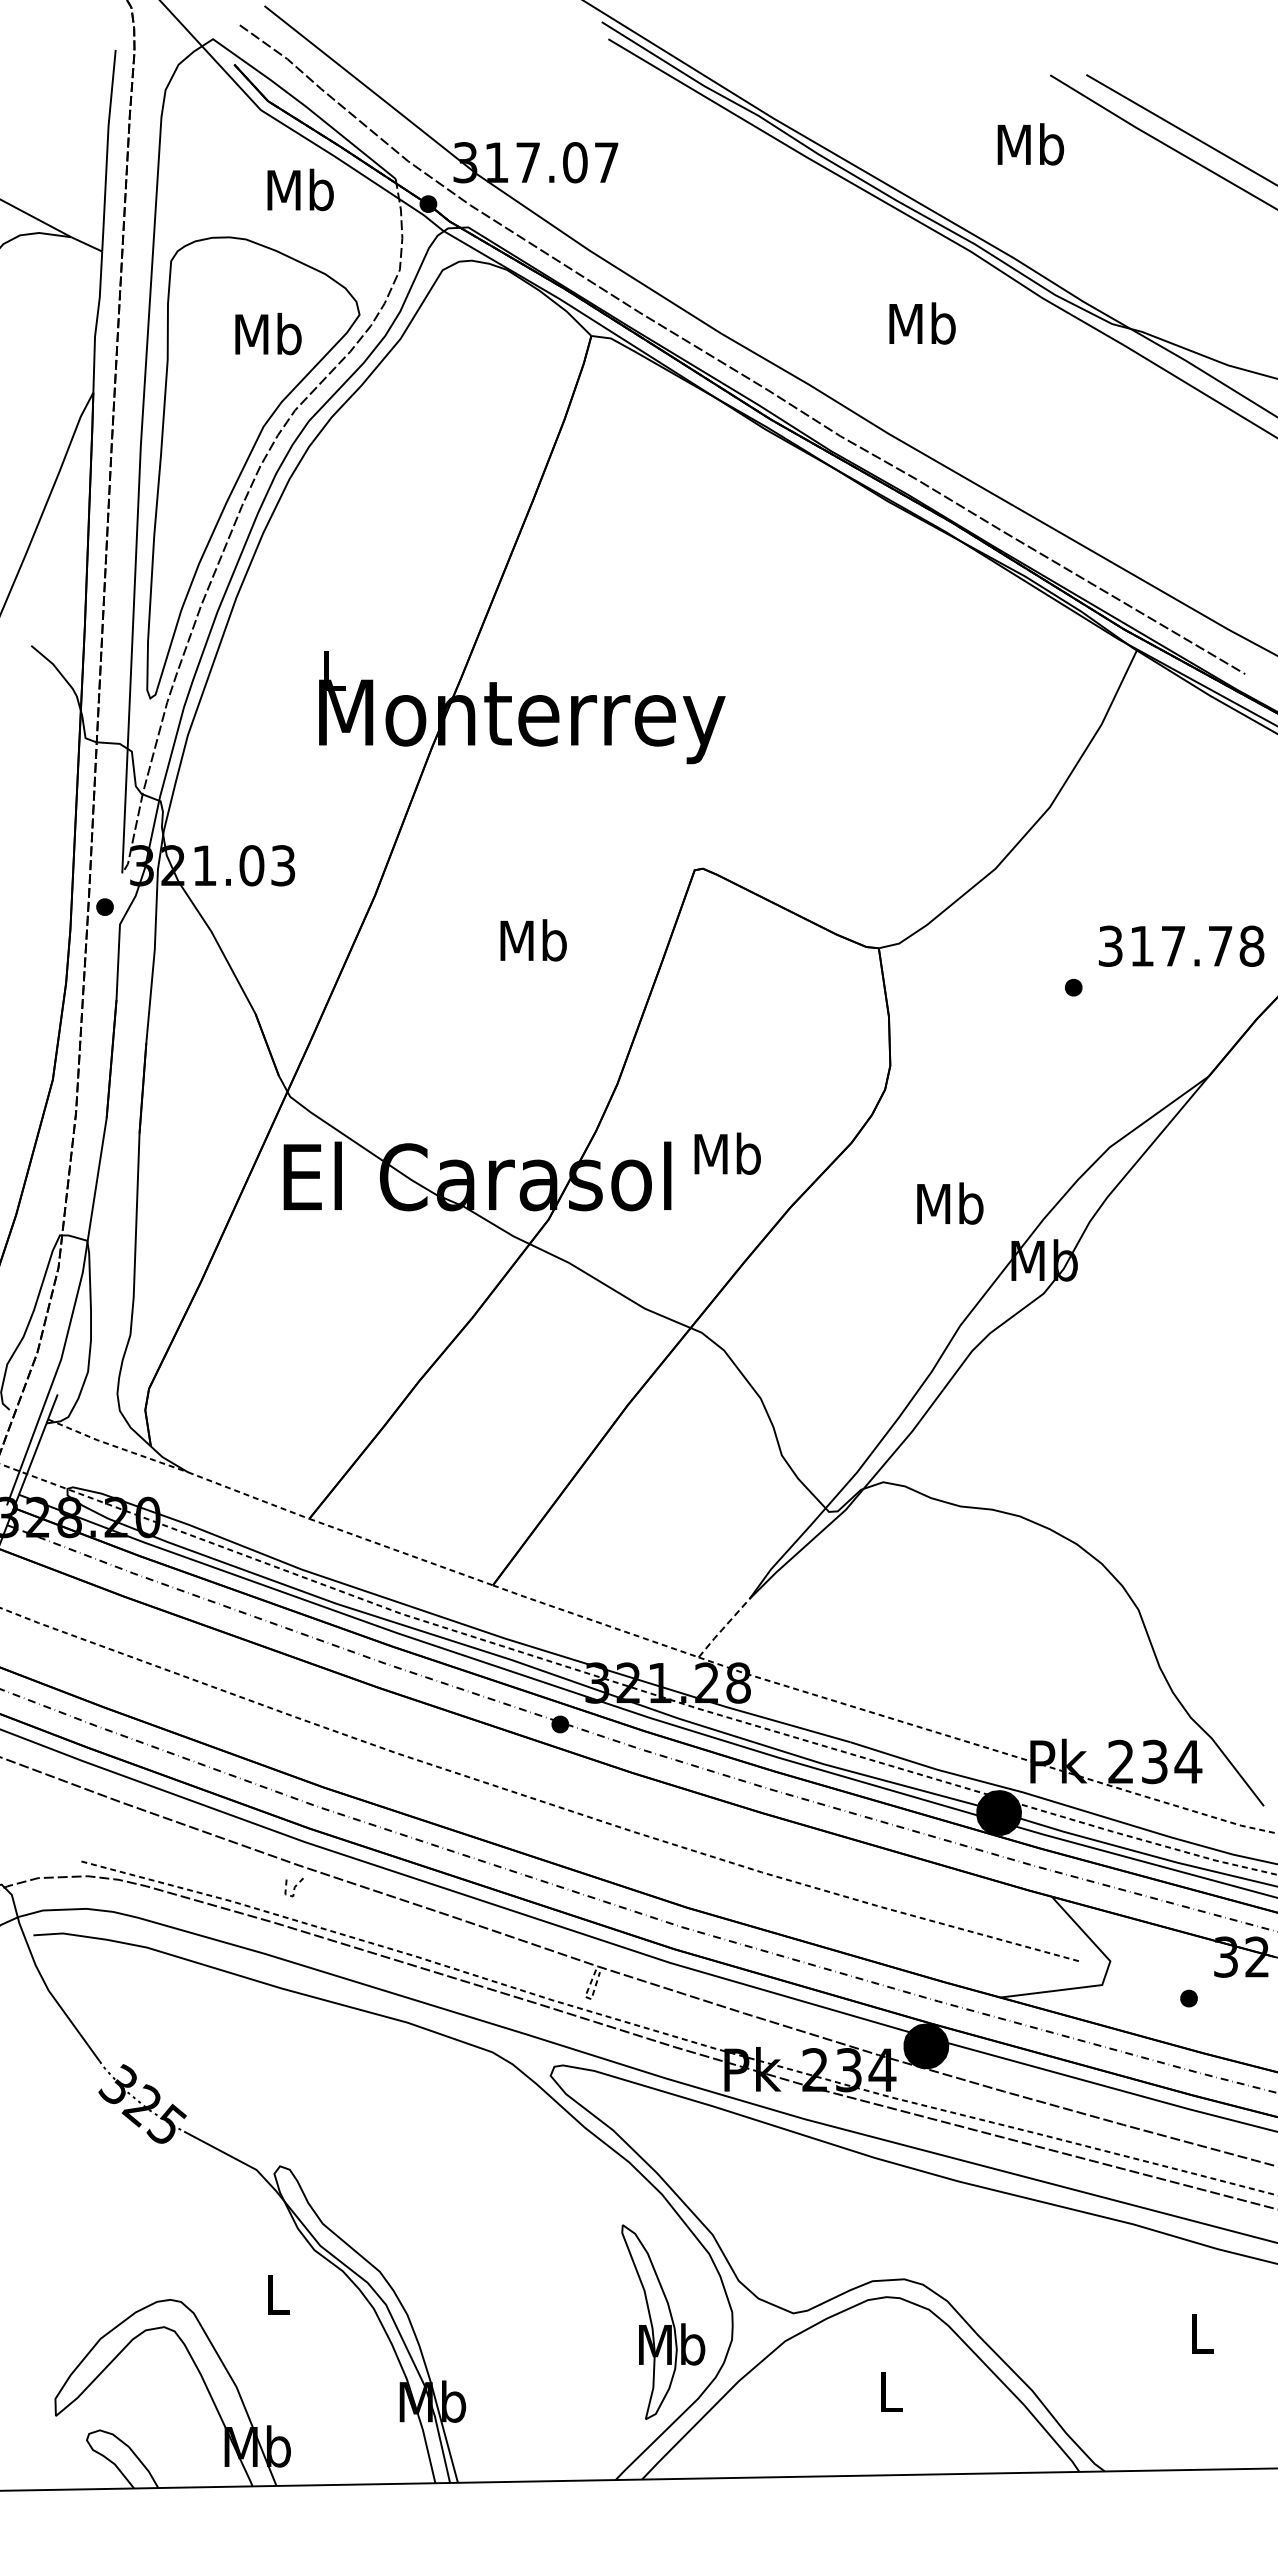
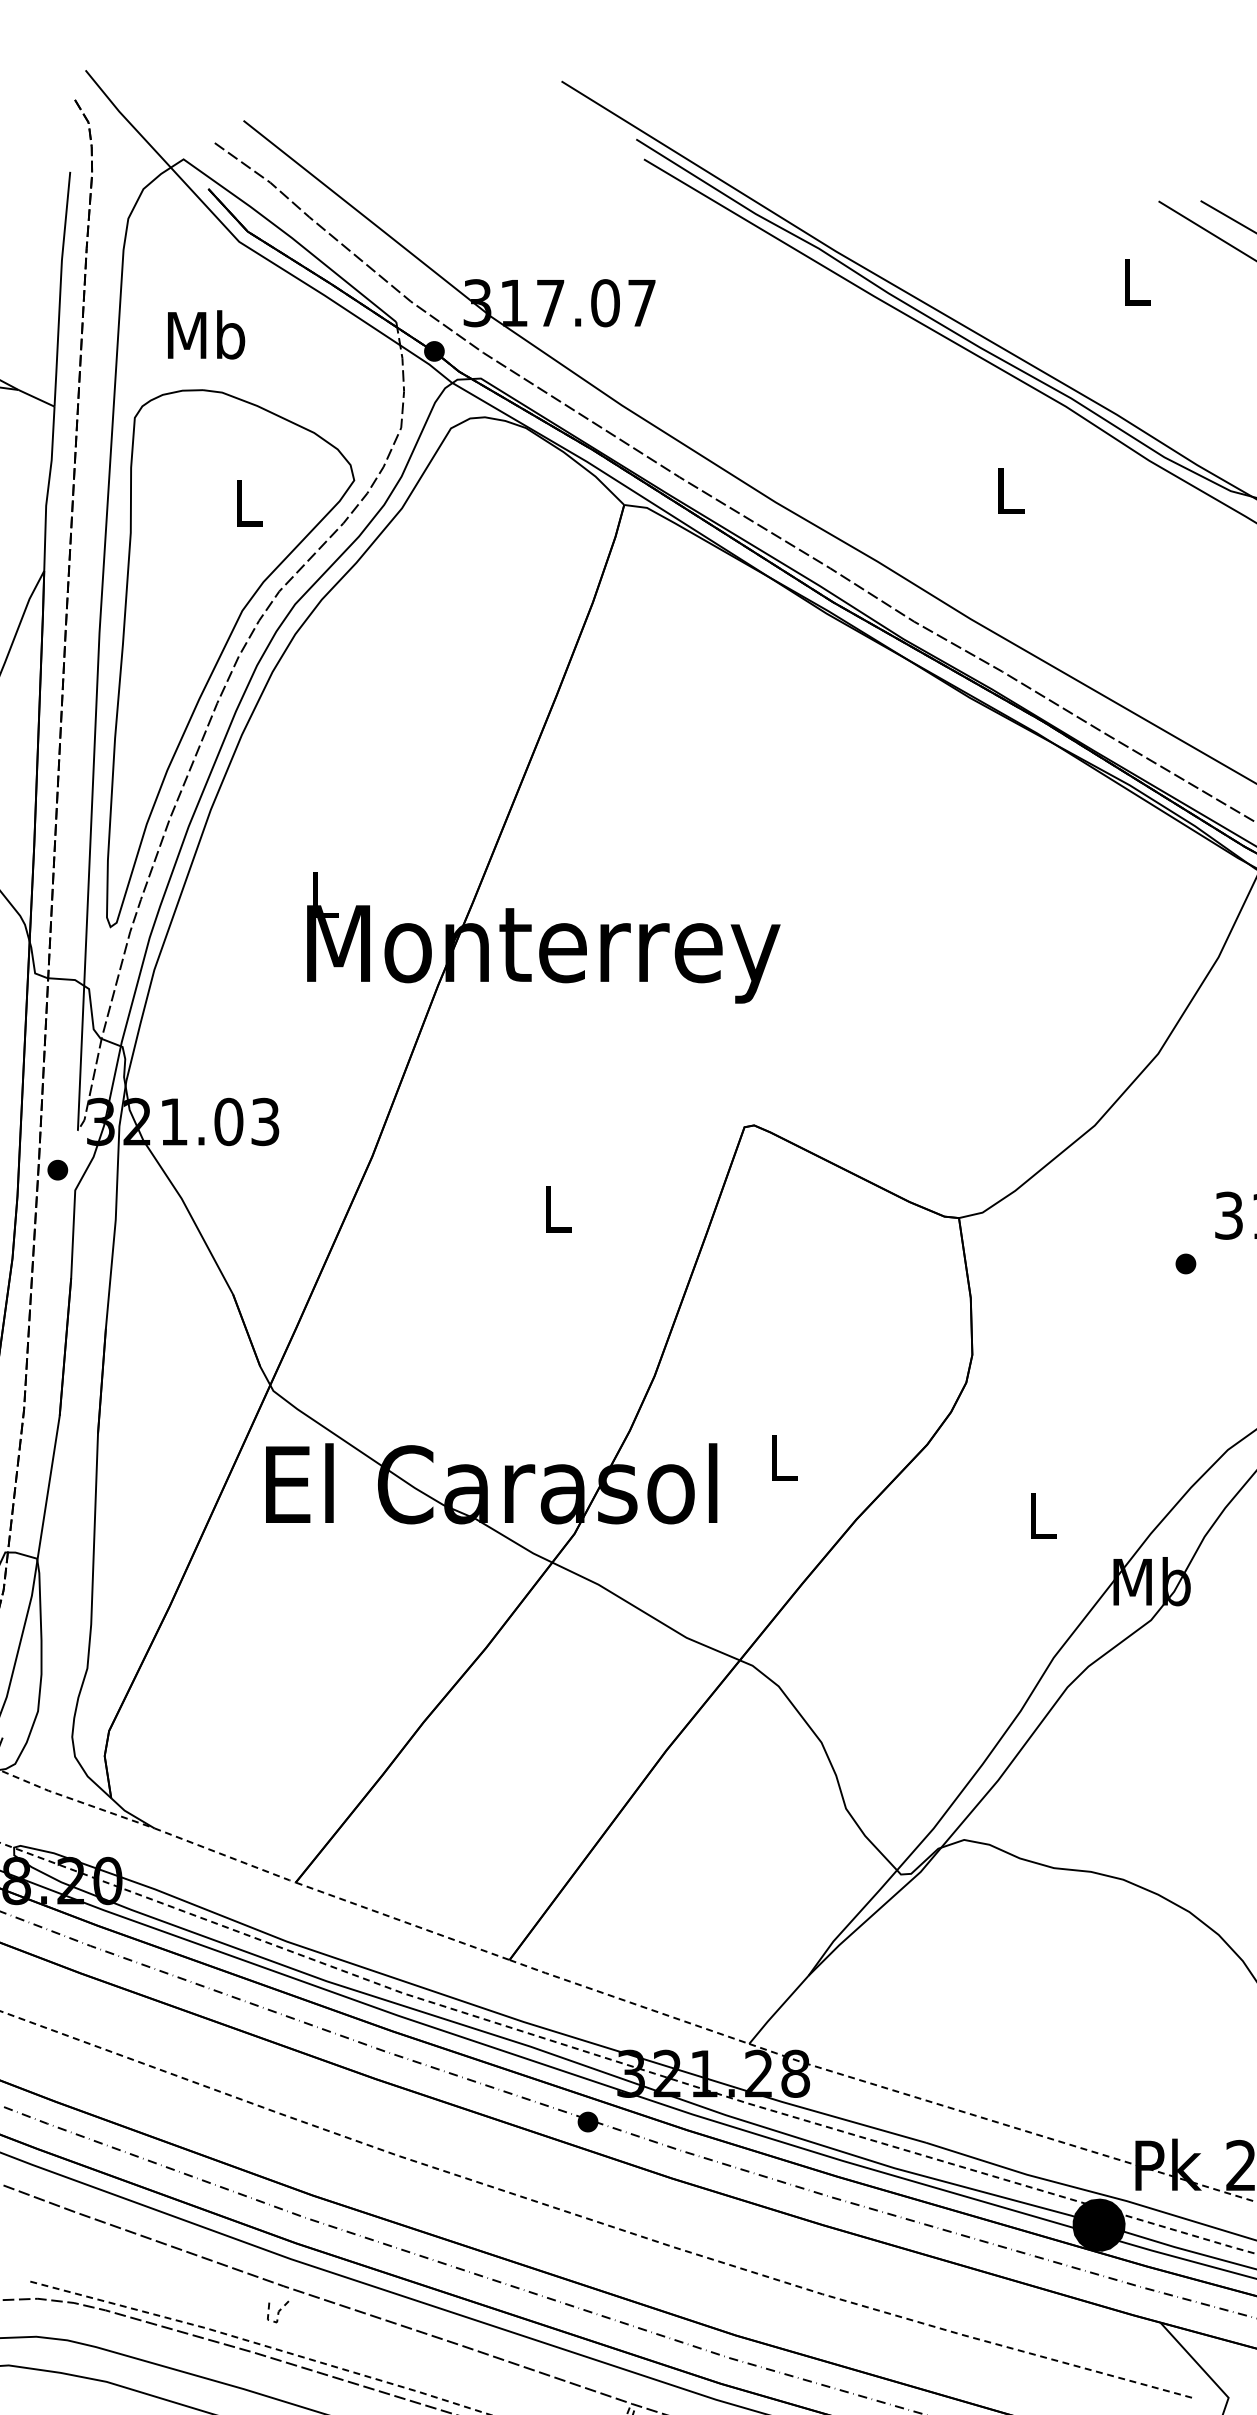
text: (1030, 144) -> (1135, 282), Mb -> L
text: (300, 189) -> (206, 334), moved
text: (922, 323) -> (1009, 490), Mb -> L
text: (268, 333) -> (248, 502), Mb -> L
text: (533, 940) -> (556, 1209), Mb -> L
text: (727, 1153) -> (782, 1457), Mb -> L
text: (950, 1203) -> (1042, 1515), Mb -> L
line: (723, 1627) -> (778, 2009), dashed -> solid

